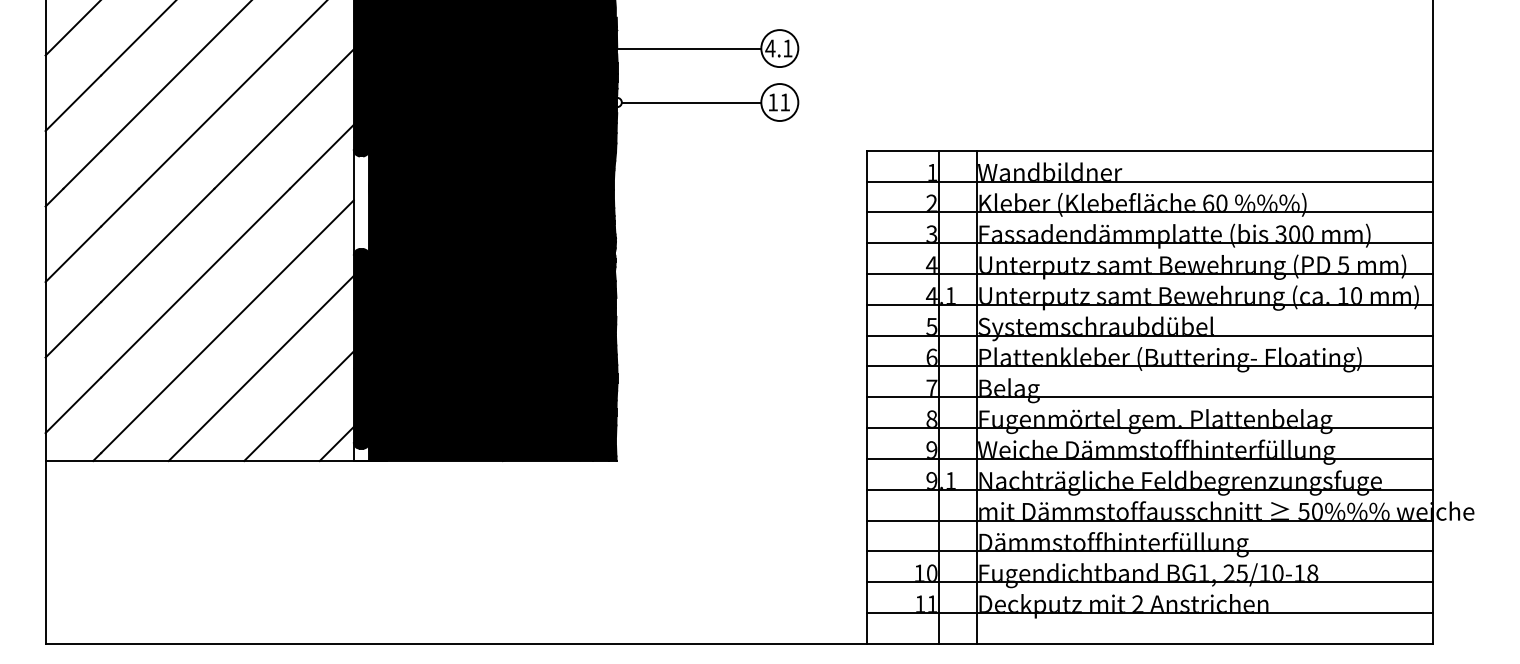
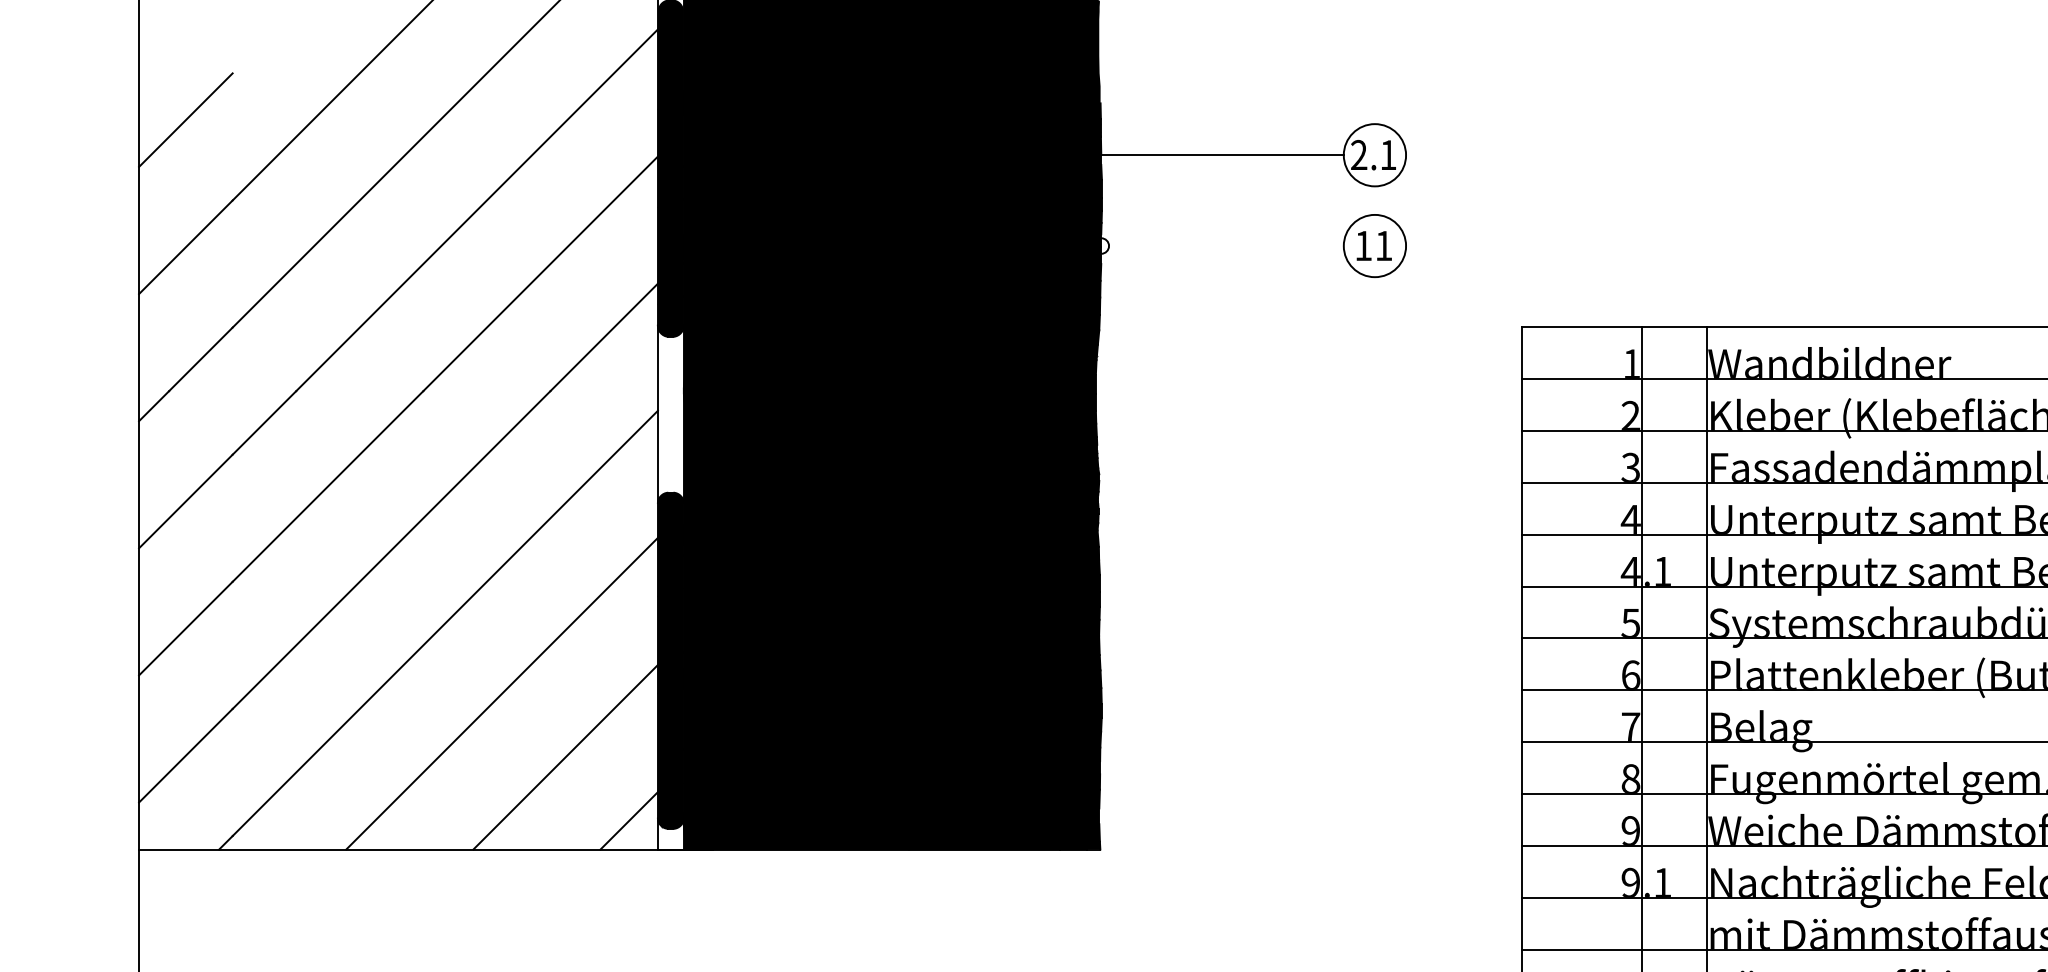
text: (770, 48) -> (1359, 155), 4.1 -> 2.1
line: (691, 102) -> (1226, 246), removed

